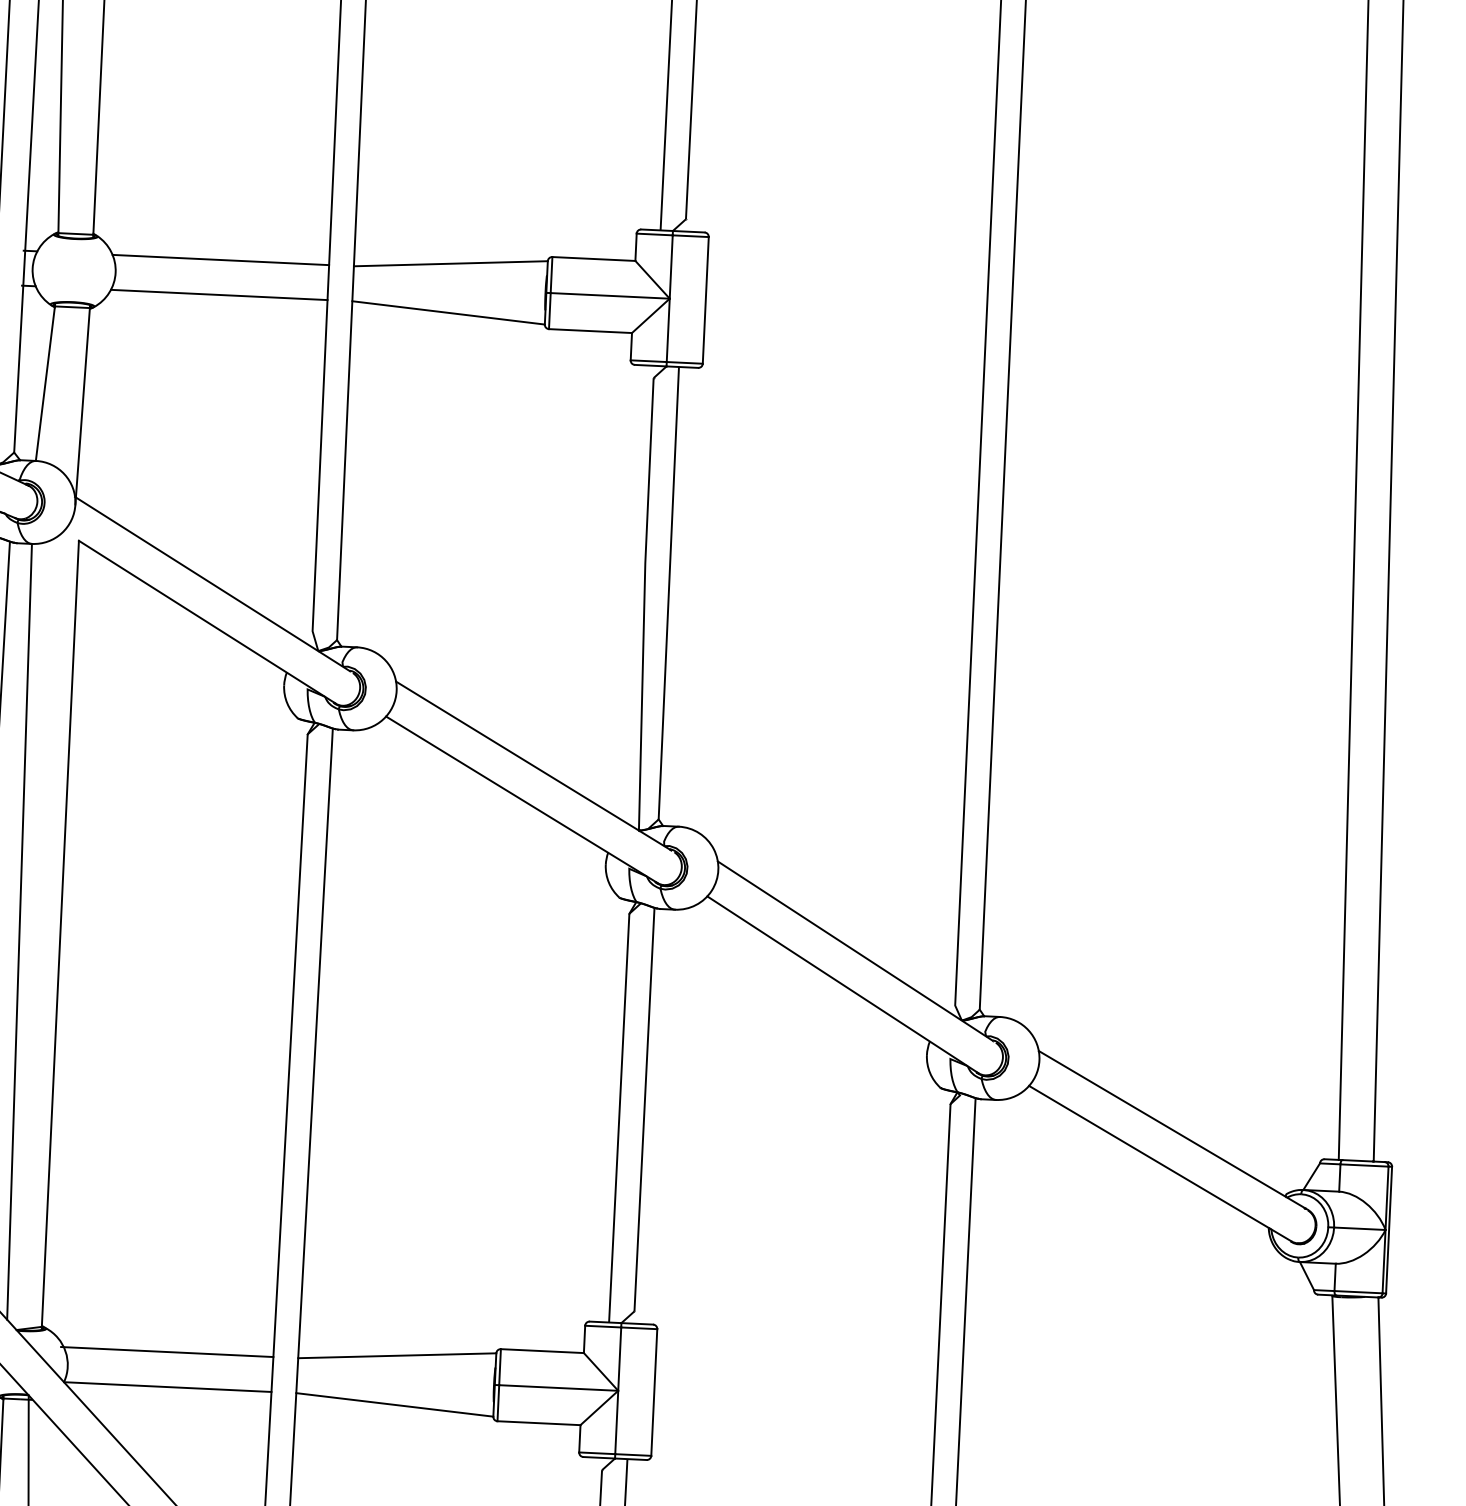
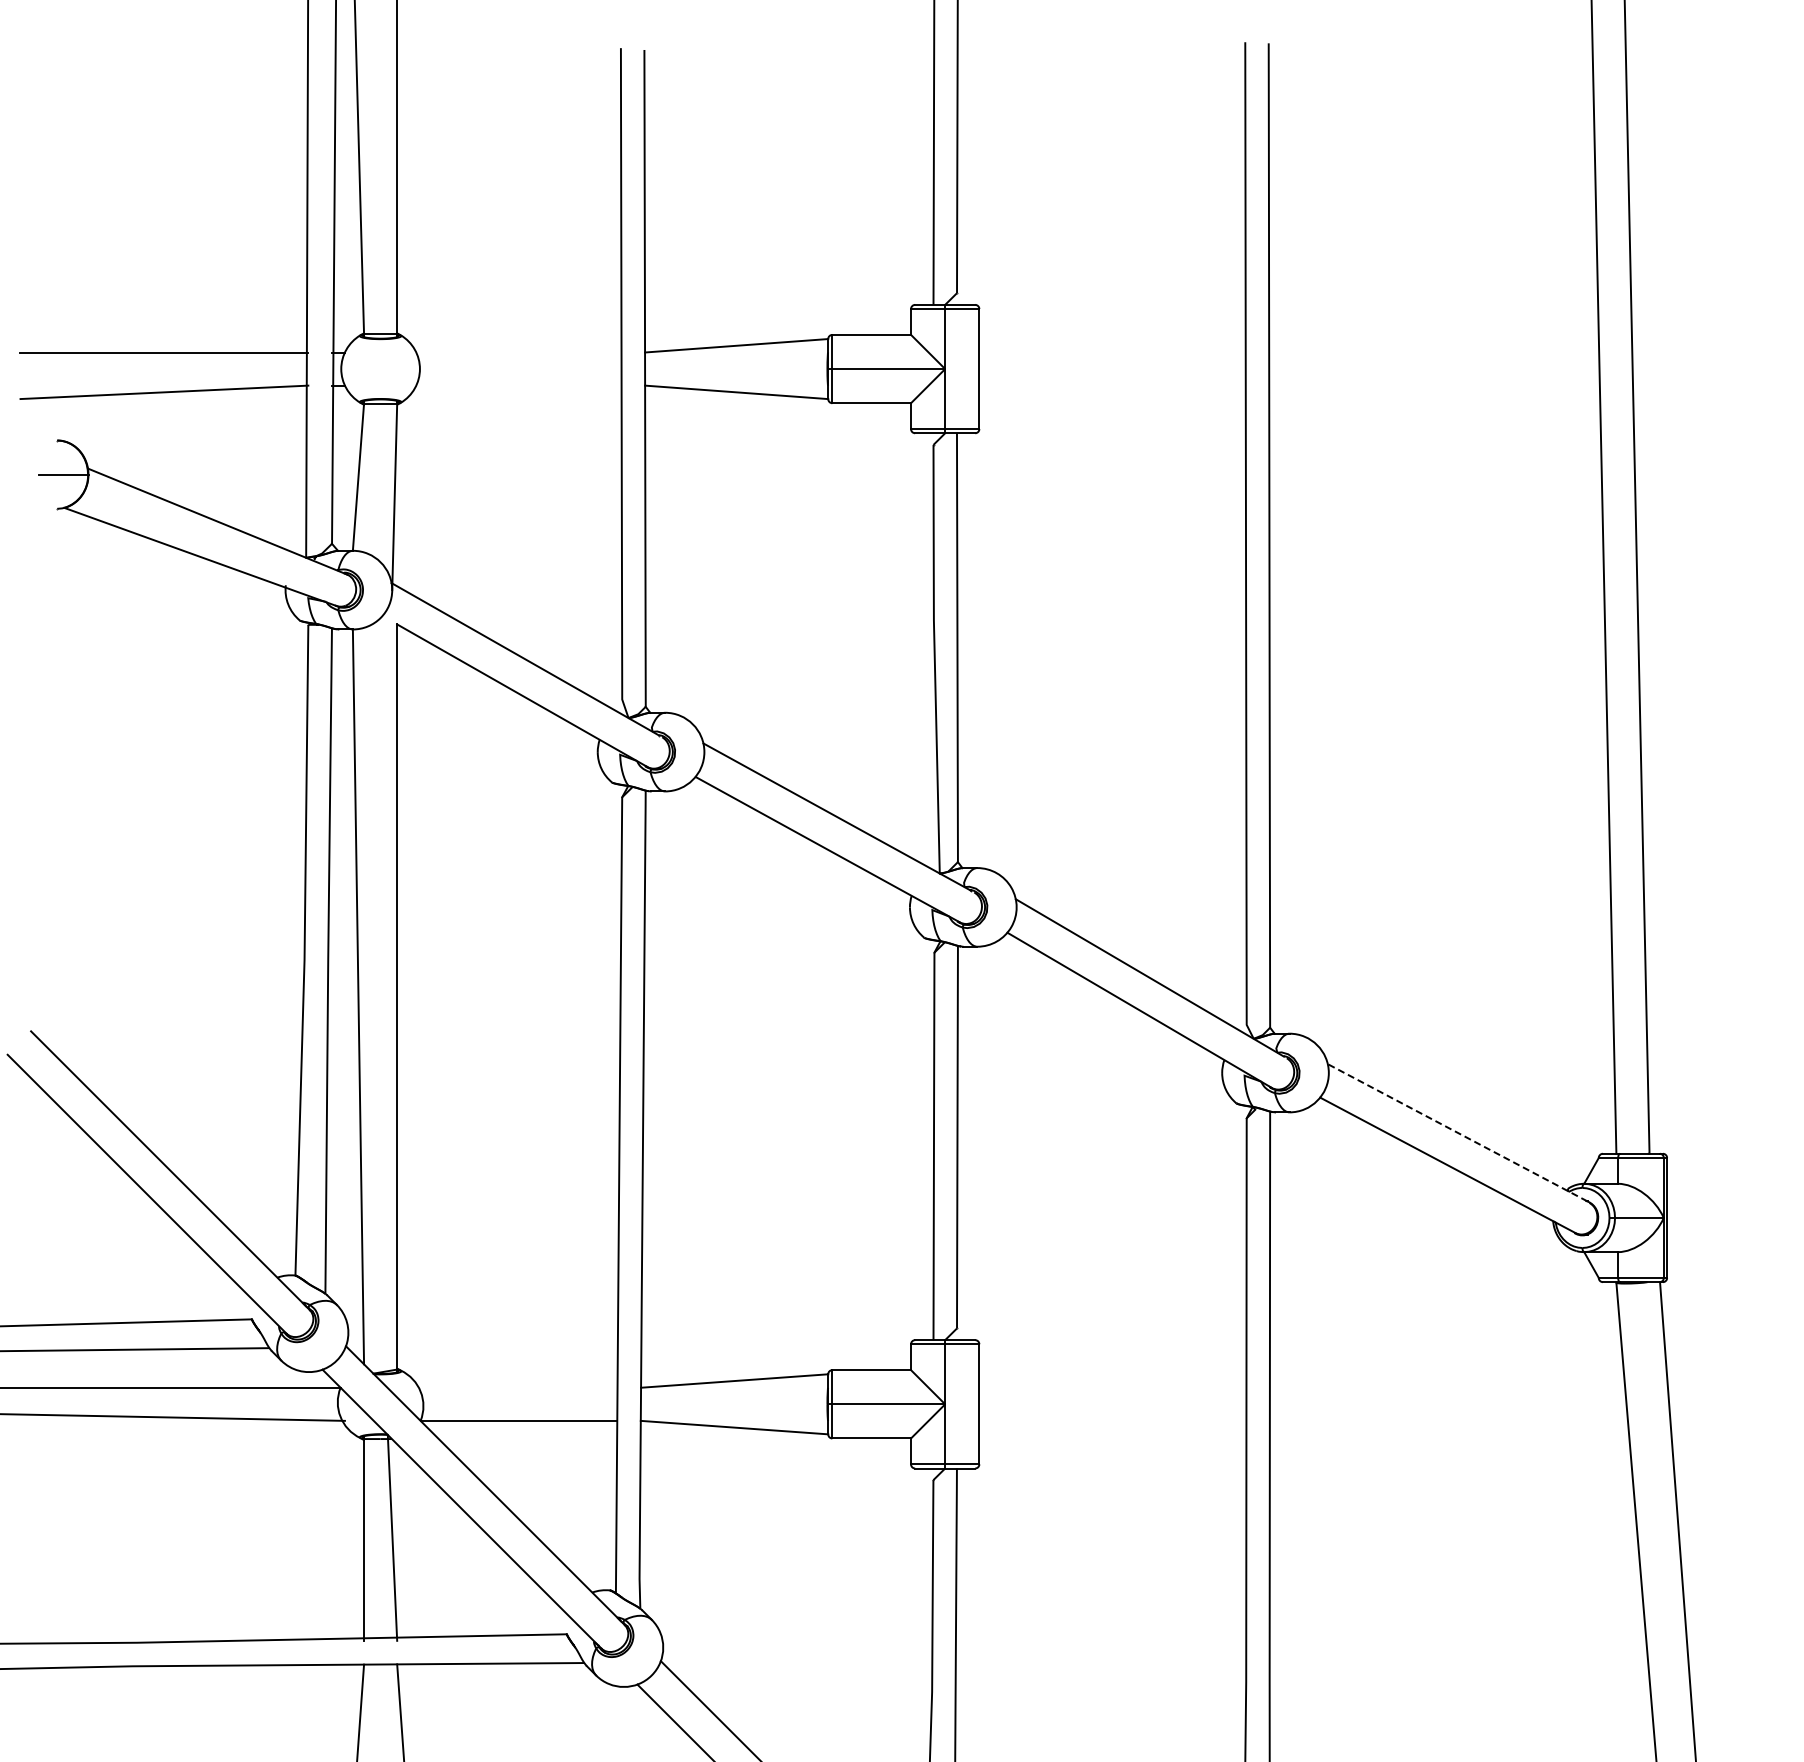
line: (220, 259) -> (518, 352), removed
line: (218, 294) -> (518, 385), removed
line: (1172, 1129) -> (1457, 1132), solid -> dashed
line: (166, 1351) -> (516, 1387), removed

